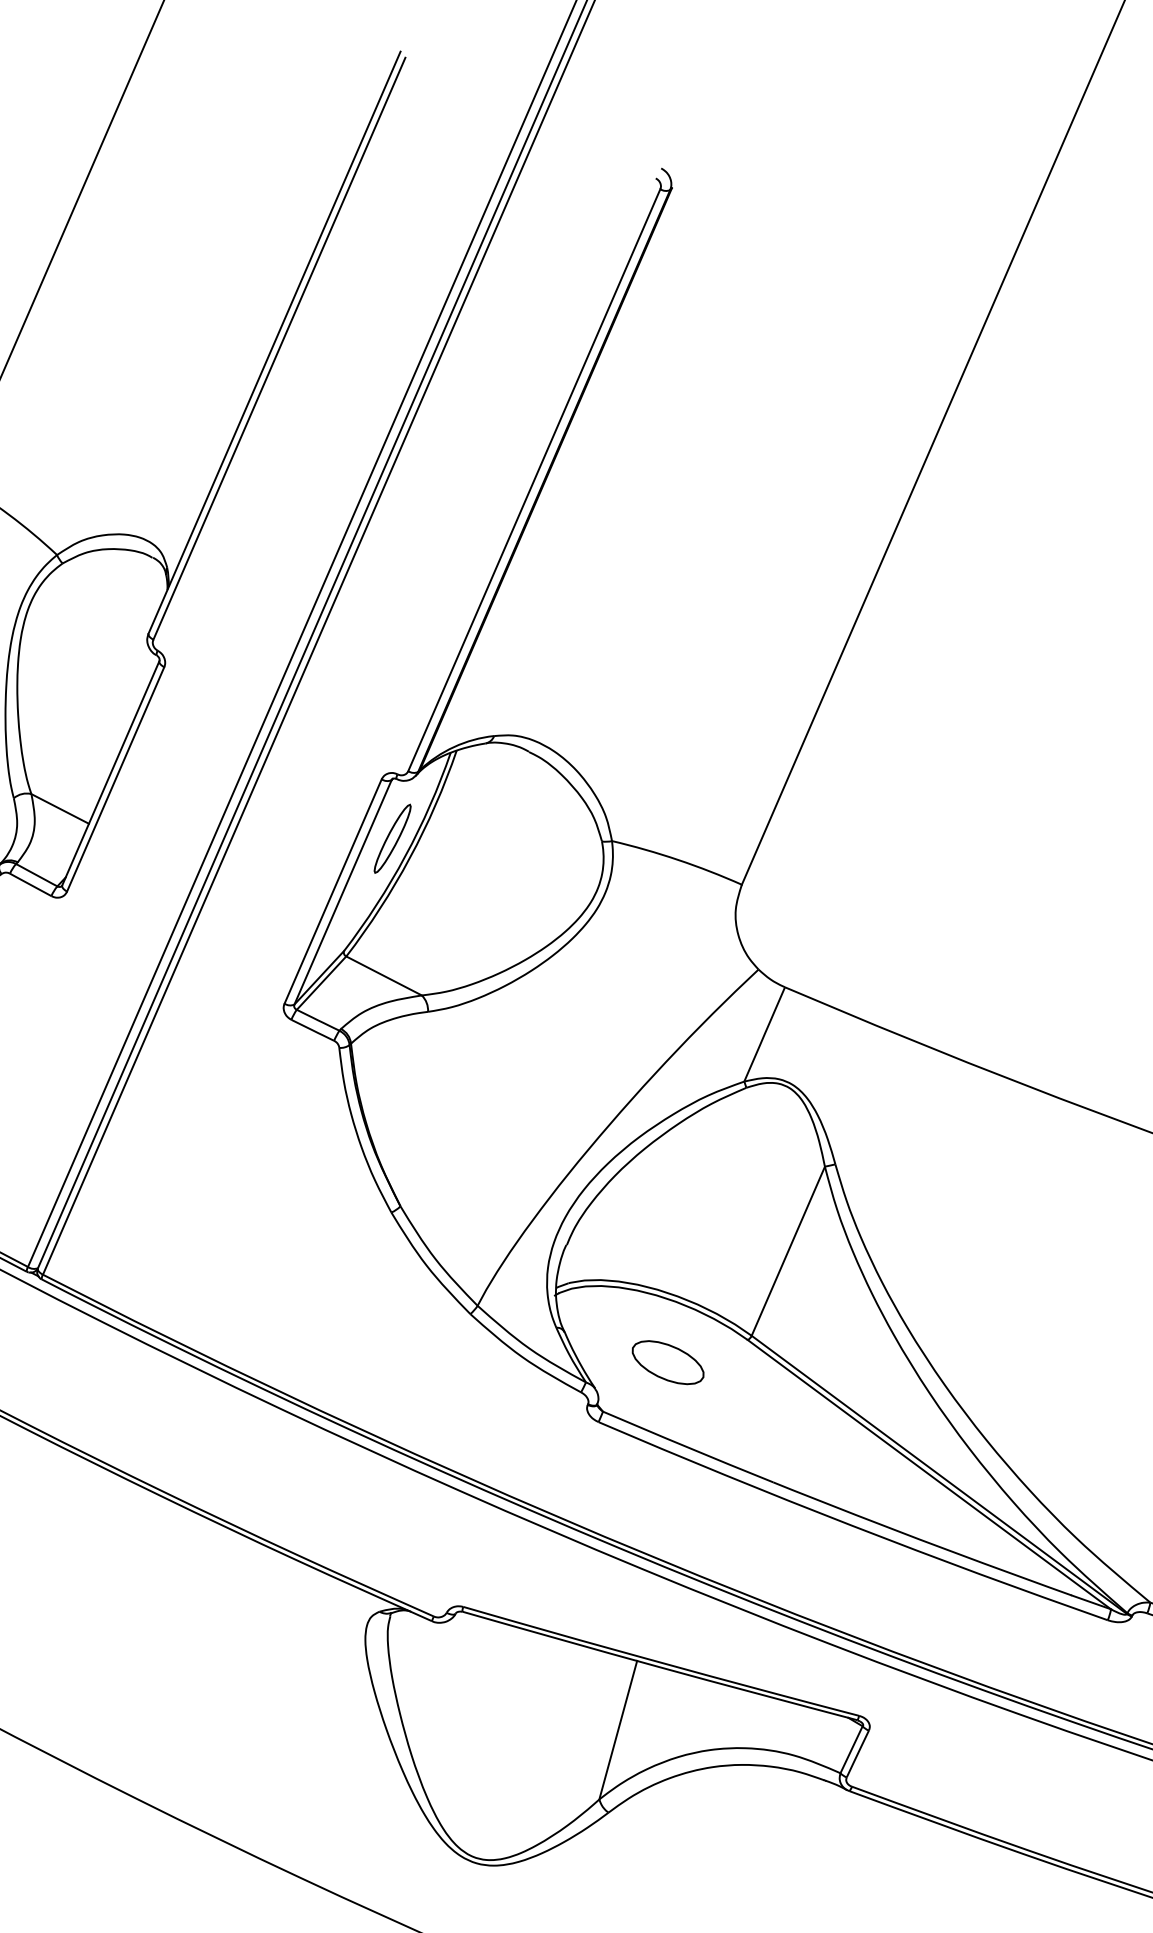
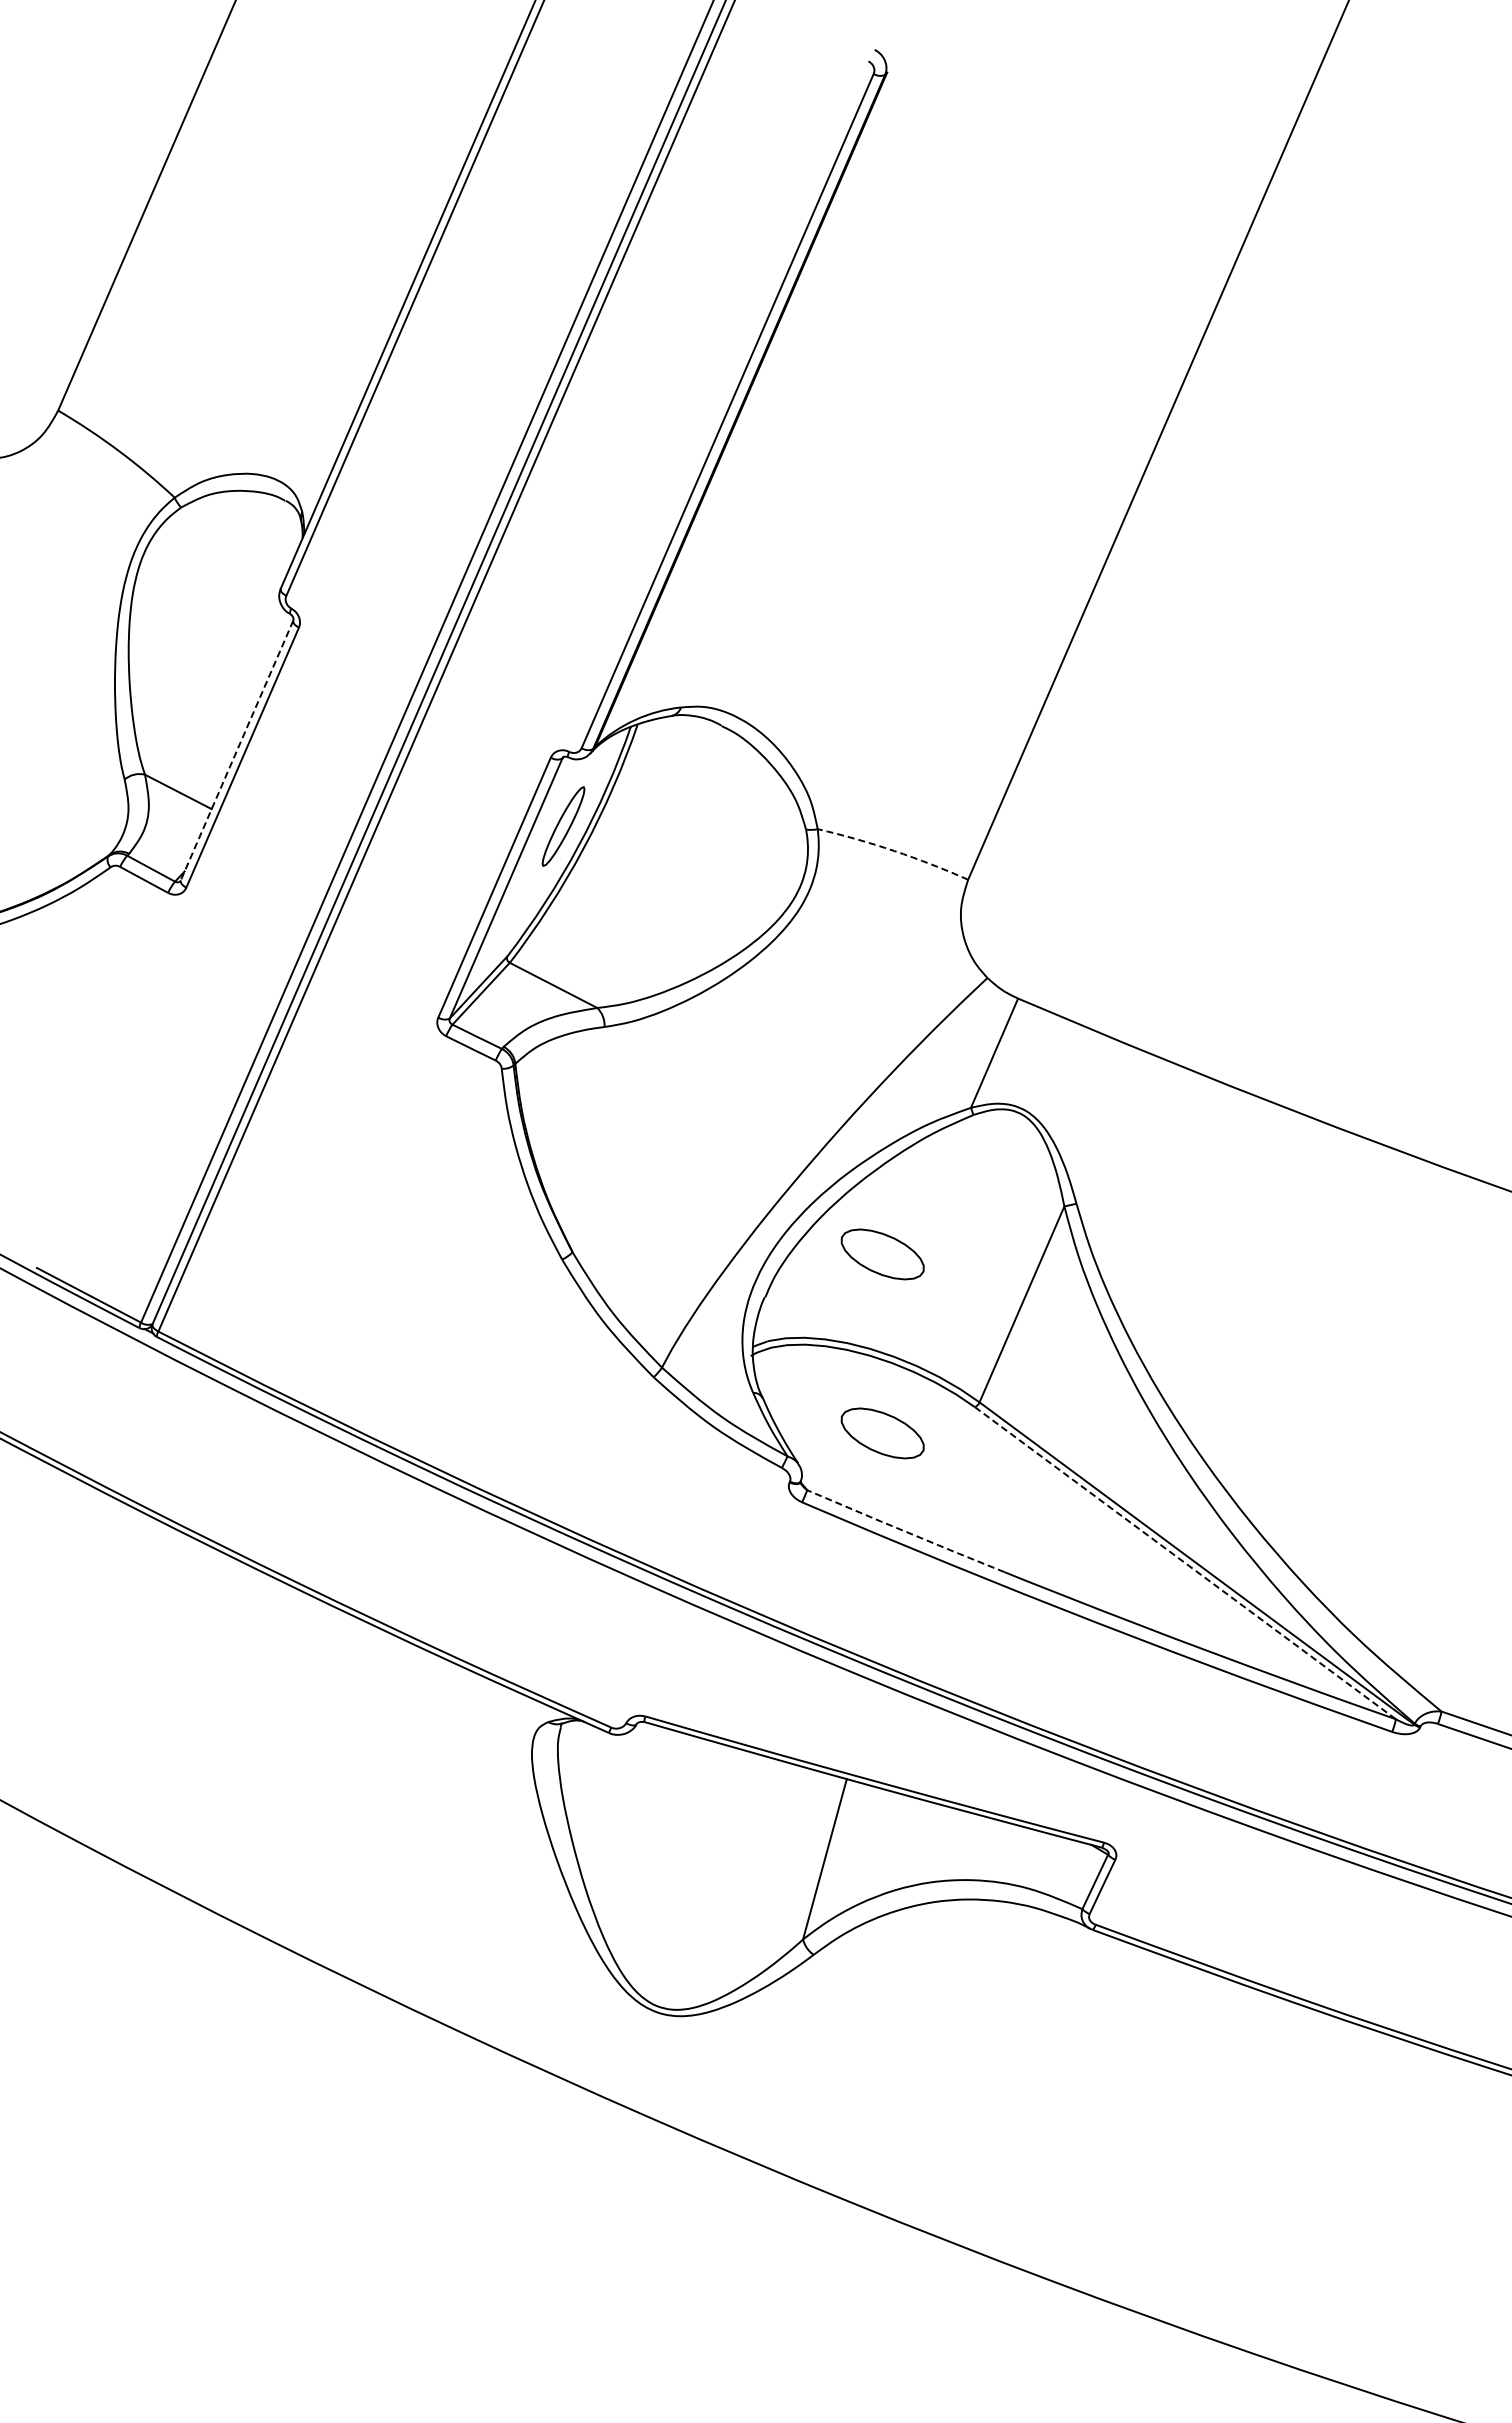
line: (111, 773) -> (237, 750), solid -> dashed
arc: (678, 859) -> (894, 850), solid -> dashed
part: (667, 1208) -> (882, 1254), added
line: (687, 1447) -> (905, 1531), solid -> dashed
line: (929, 1474) -> (1185, 1563), solid -> dashed

